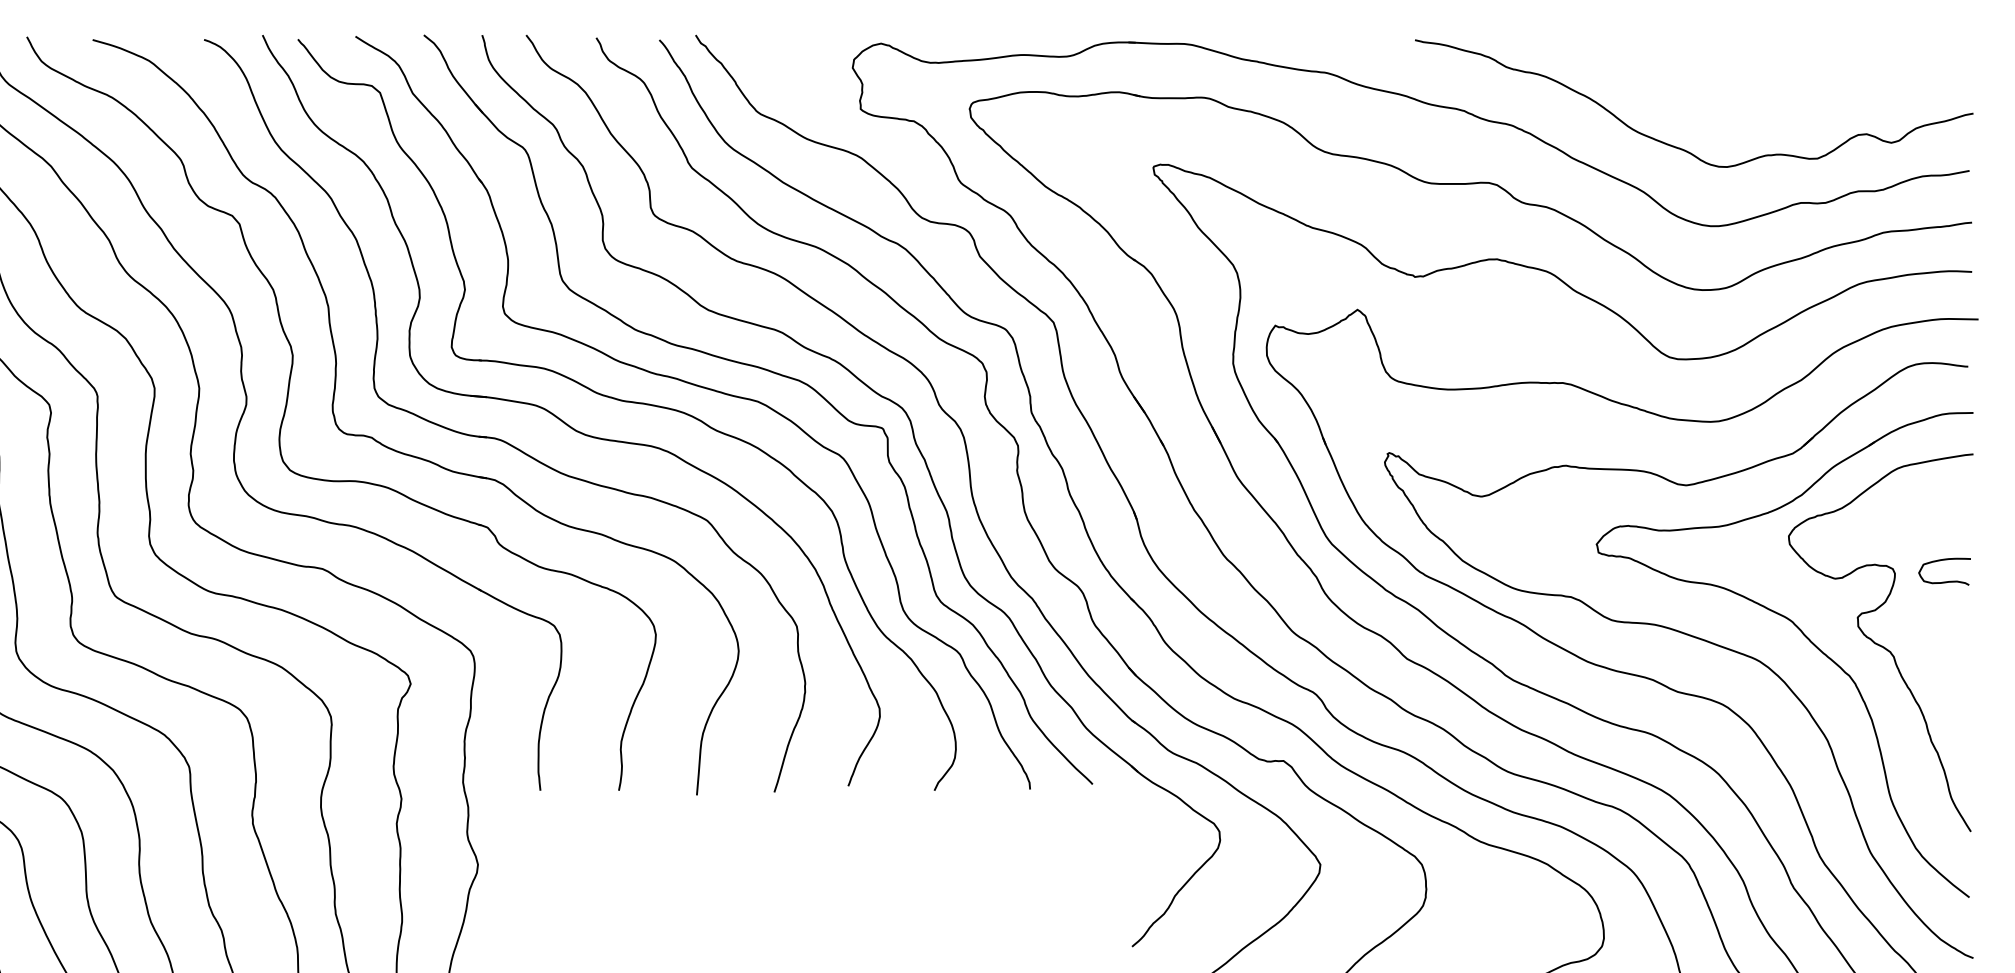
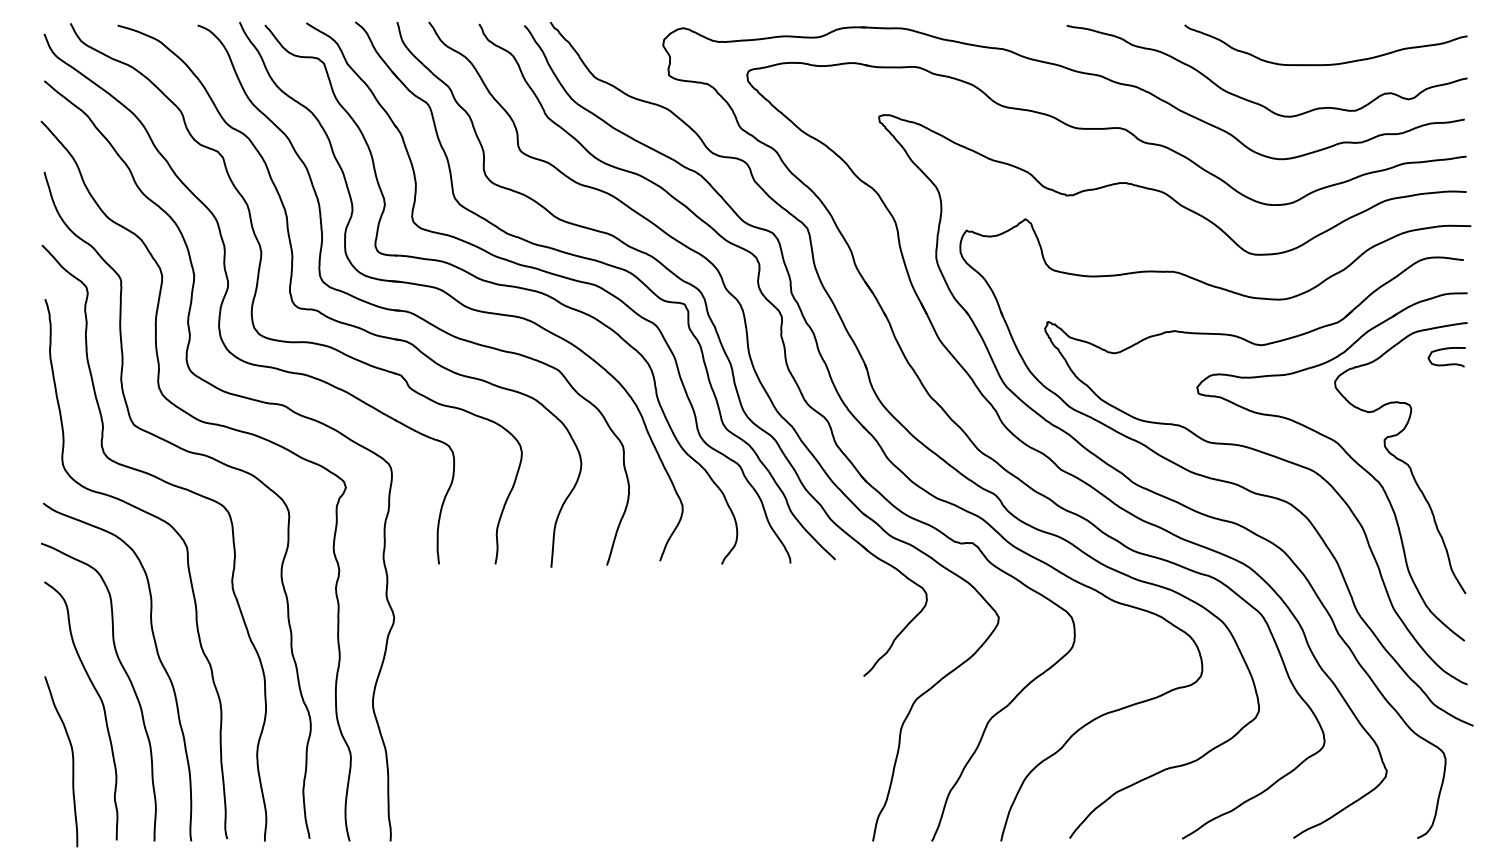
curve: (1783, 92) -> (1331, 63), added
curve: (1945, 580) -> (1447, 363), moved

